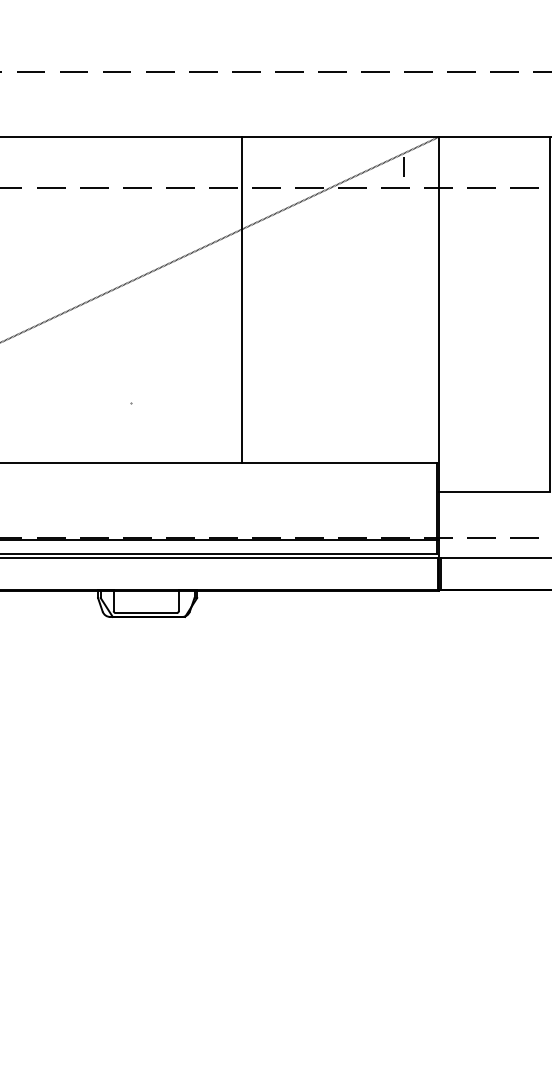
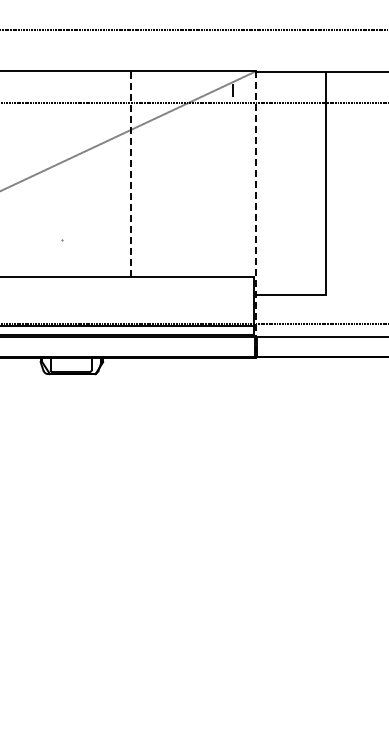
line: (242, 300) -> (131, 174), solid -> dashed
line: (438, 365) -> (255, 215), solid -> dashed

